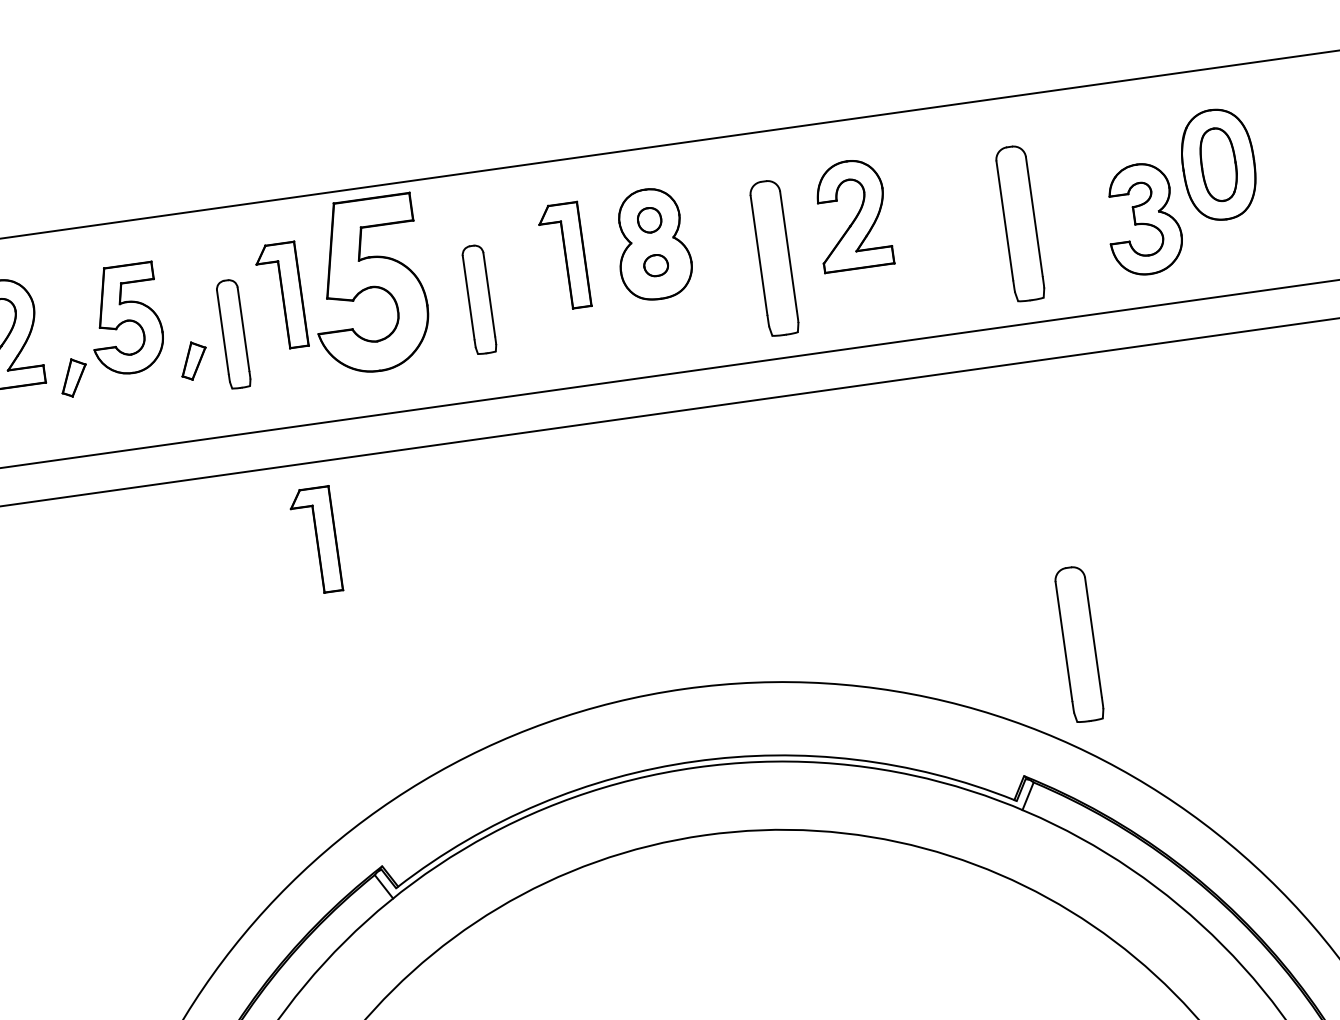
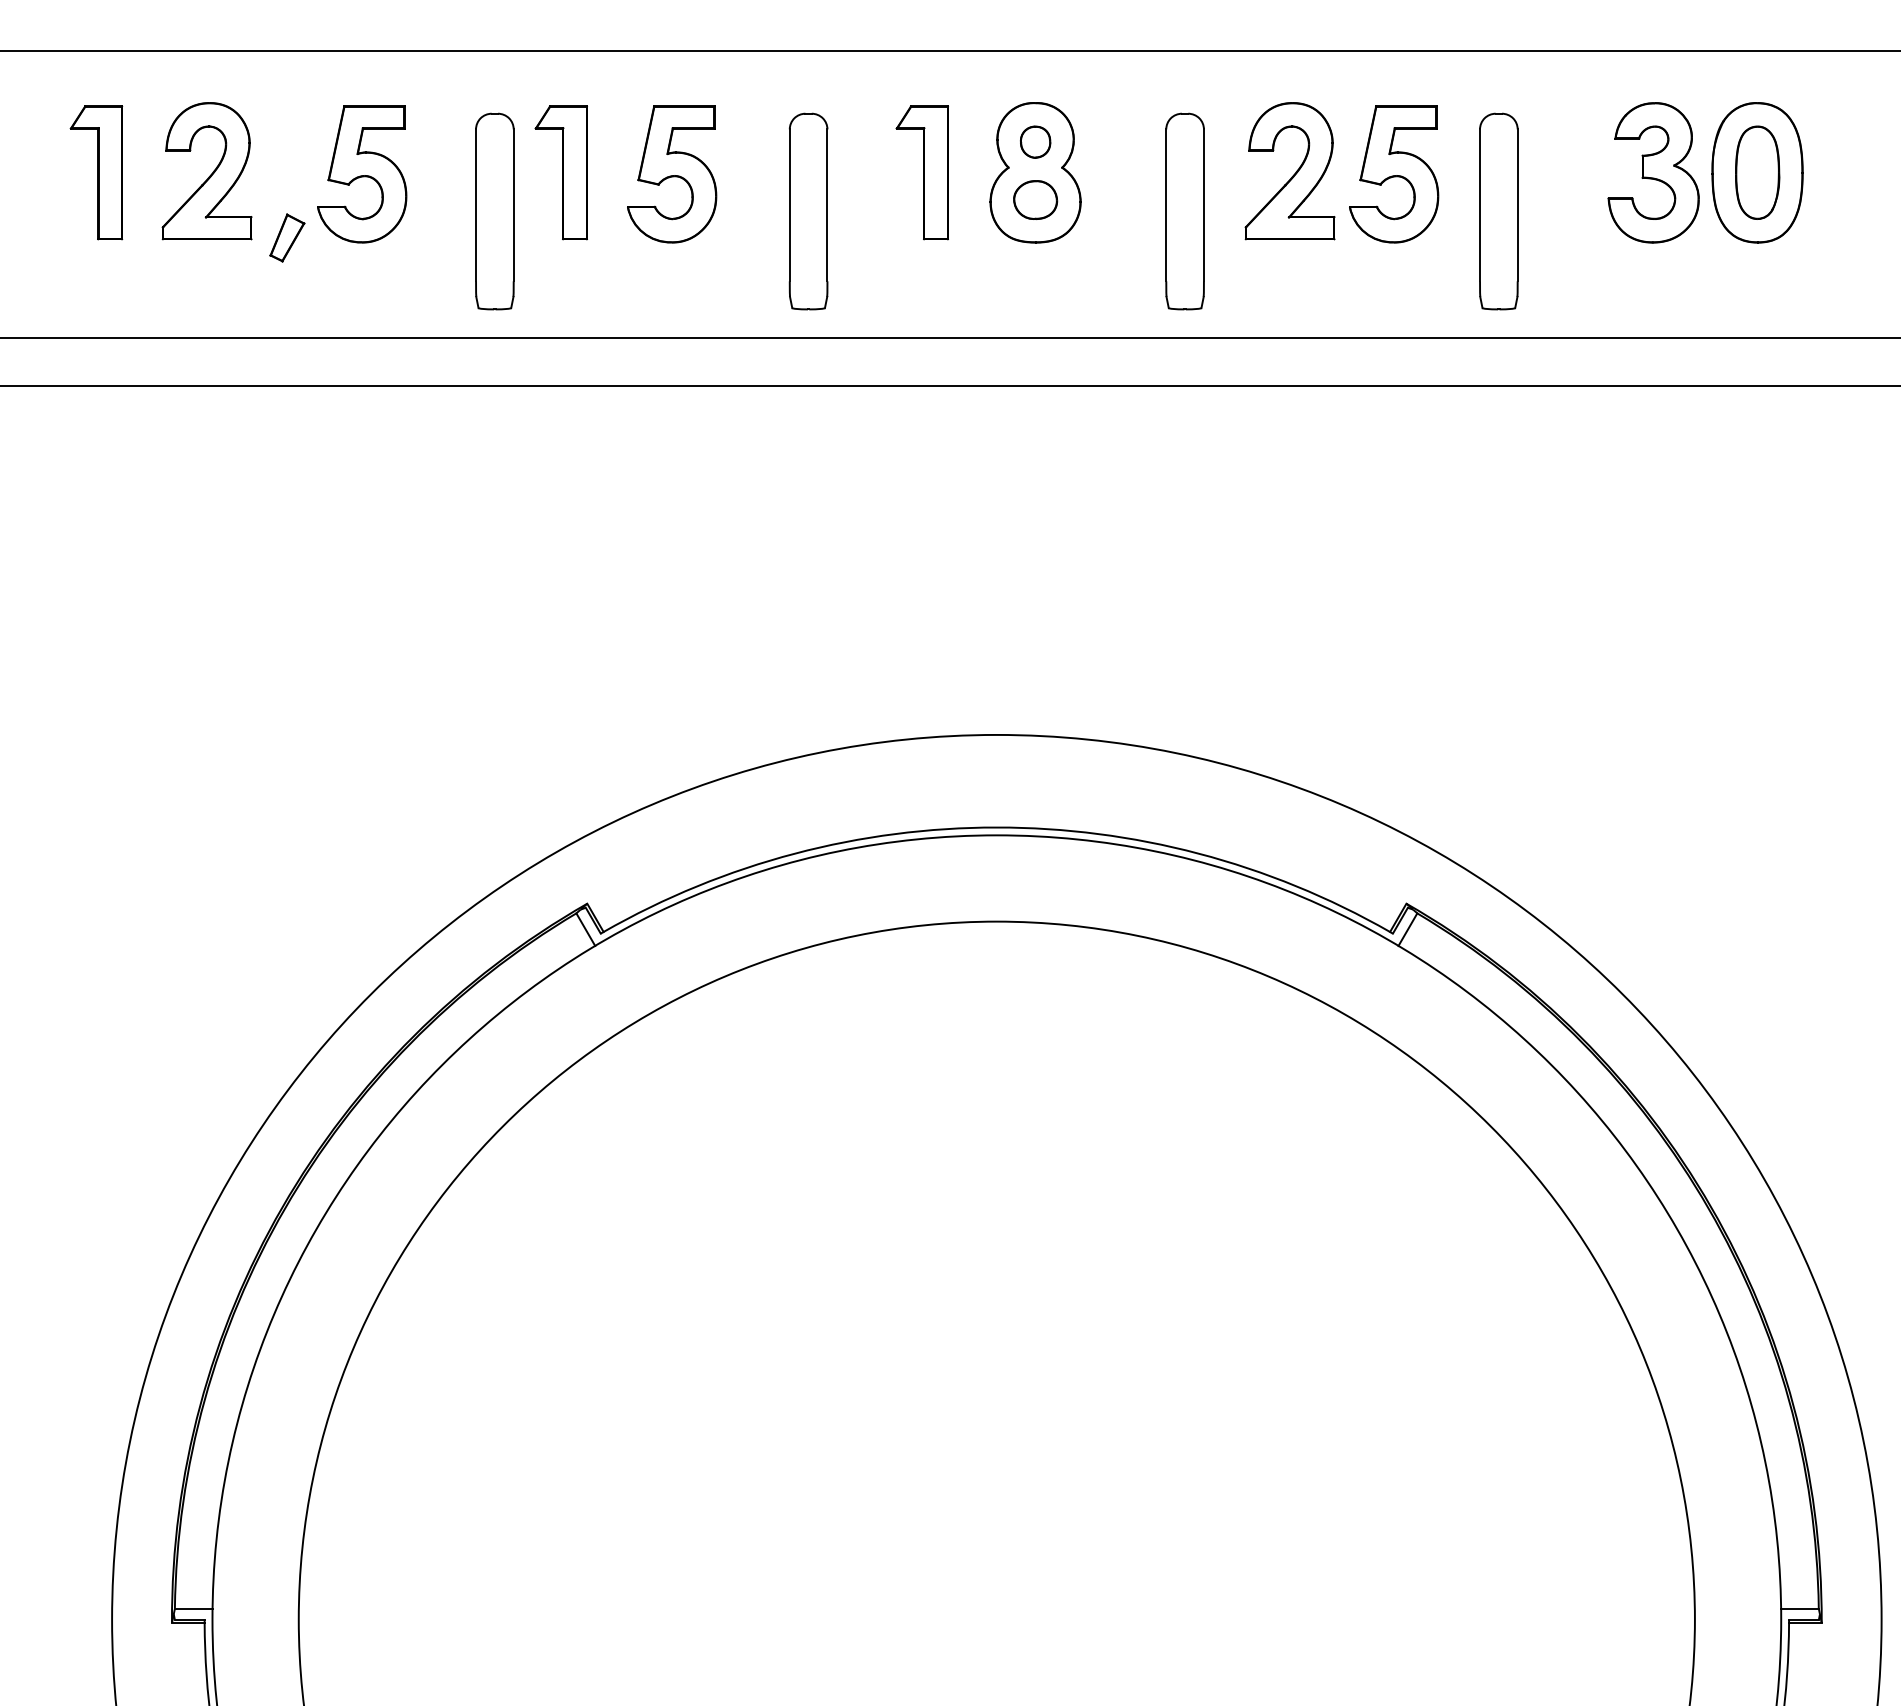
part: (934, 206) -> (1394, 174), added
part: (1143, 219) -> (1653, 172), moved
part: (655, 265) -> (1035, 199), size x1.43
part: (368, 285) -> (672, 174), size x0.62
part: (479, 299) -> (808, 211), size x1.43
part: (233, 334) -> (494, 211), size x1.43
part: (193, 360) -> (440, 237), removed
part: (315, 540) -> (560, 484), removed
part: (1079, 644) -> (1498, 748), removed

